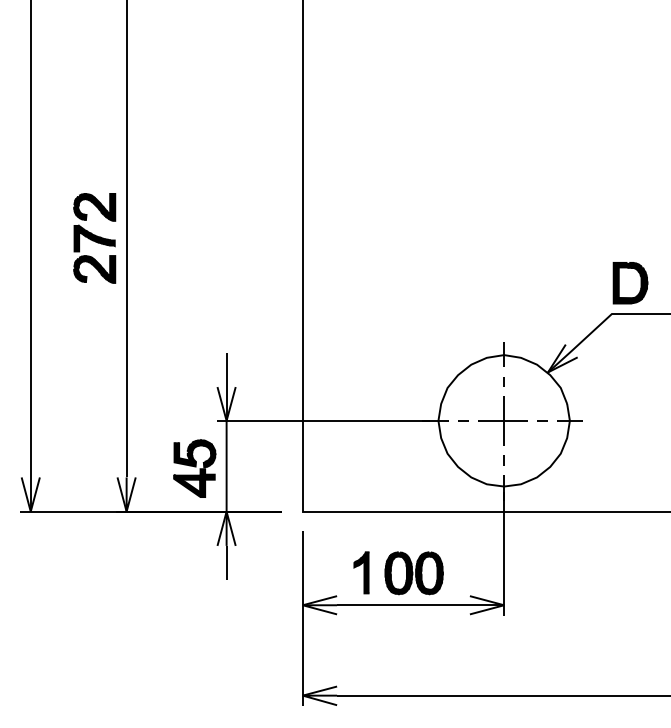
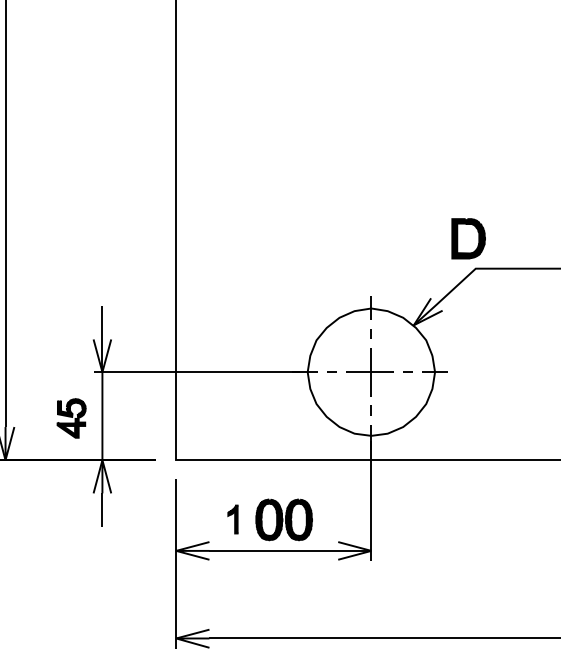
part: (630, 283) -> (468, 239), moved
part: (194, 468) -> (71, 418), size x0.7
part: (361, 572) -> (233, 519), size x0.7

